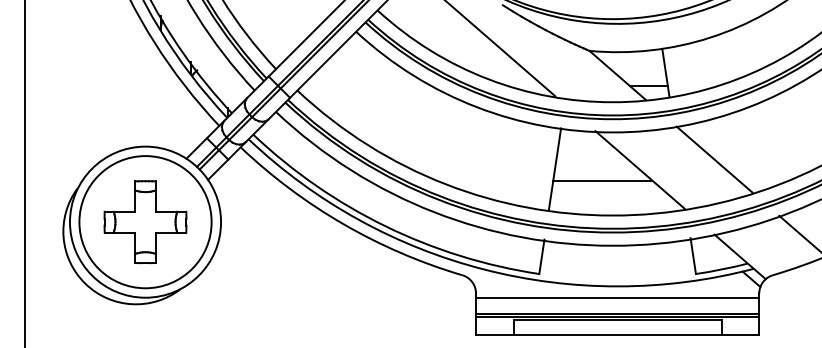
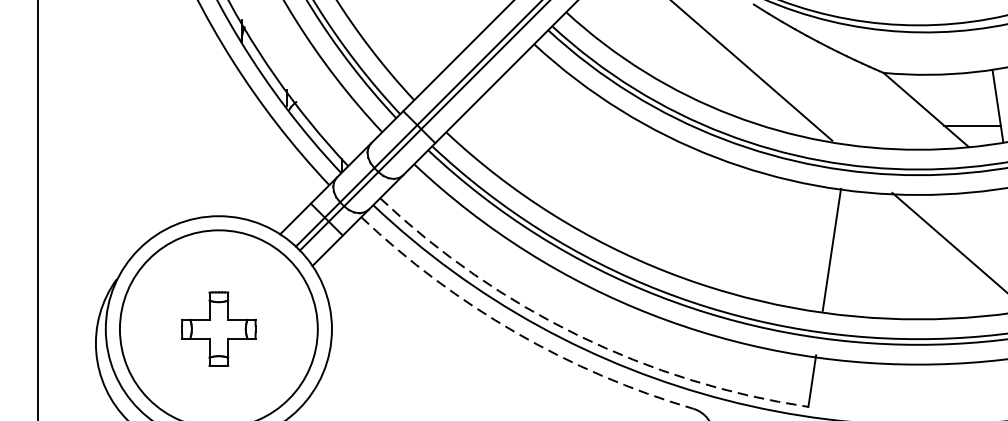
line: (602, 180) -> (902, 266), removed
part: (145, 221) -> (218, 328), size x0.6
arc: (343, 224) -> (515, 332), solid -> dashed
arc: (385, 226) -> (578, 335), solid -> dashed

